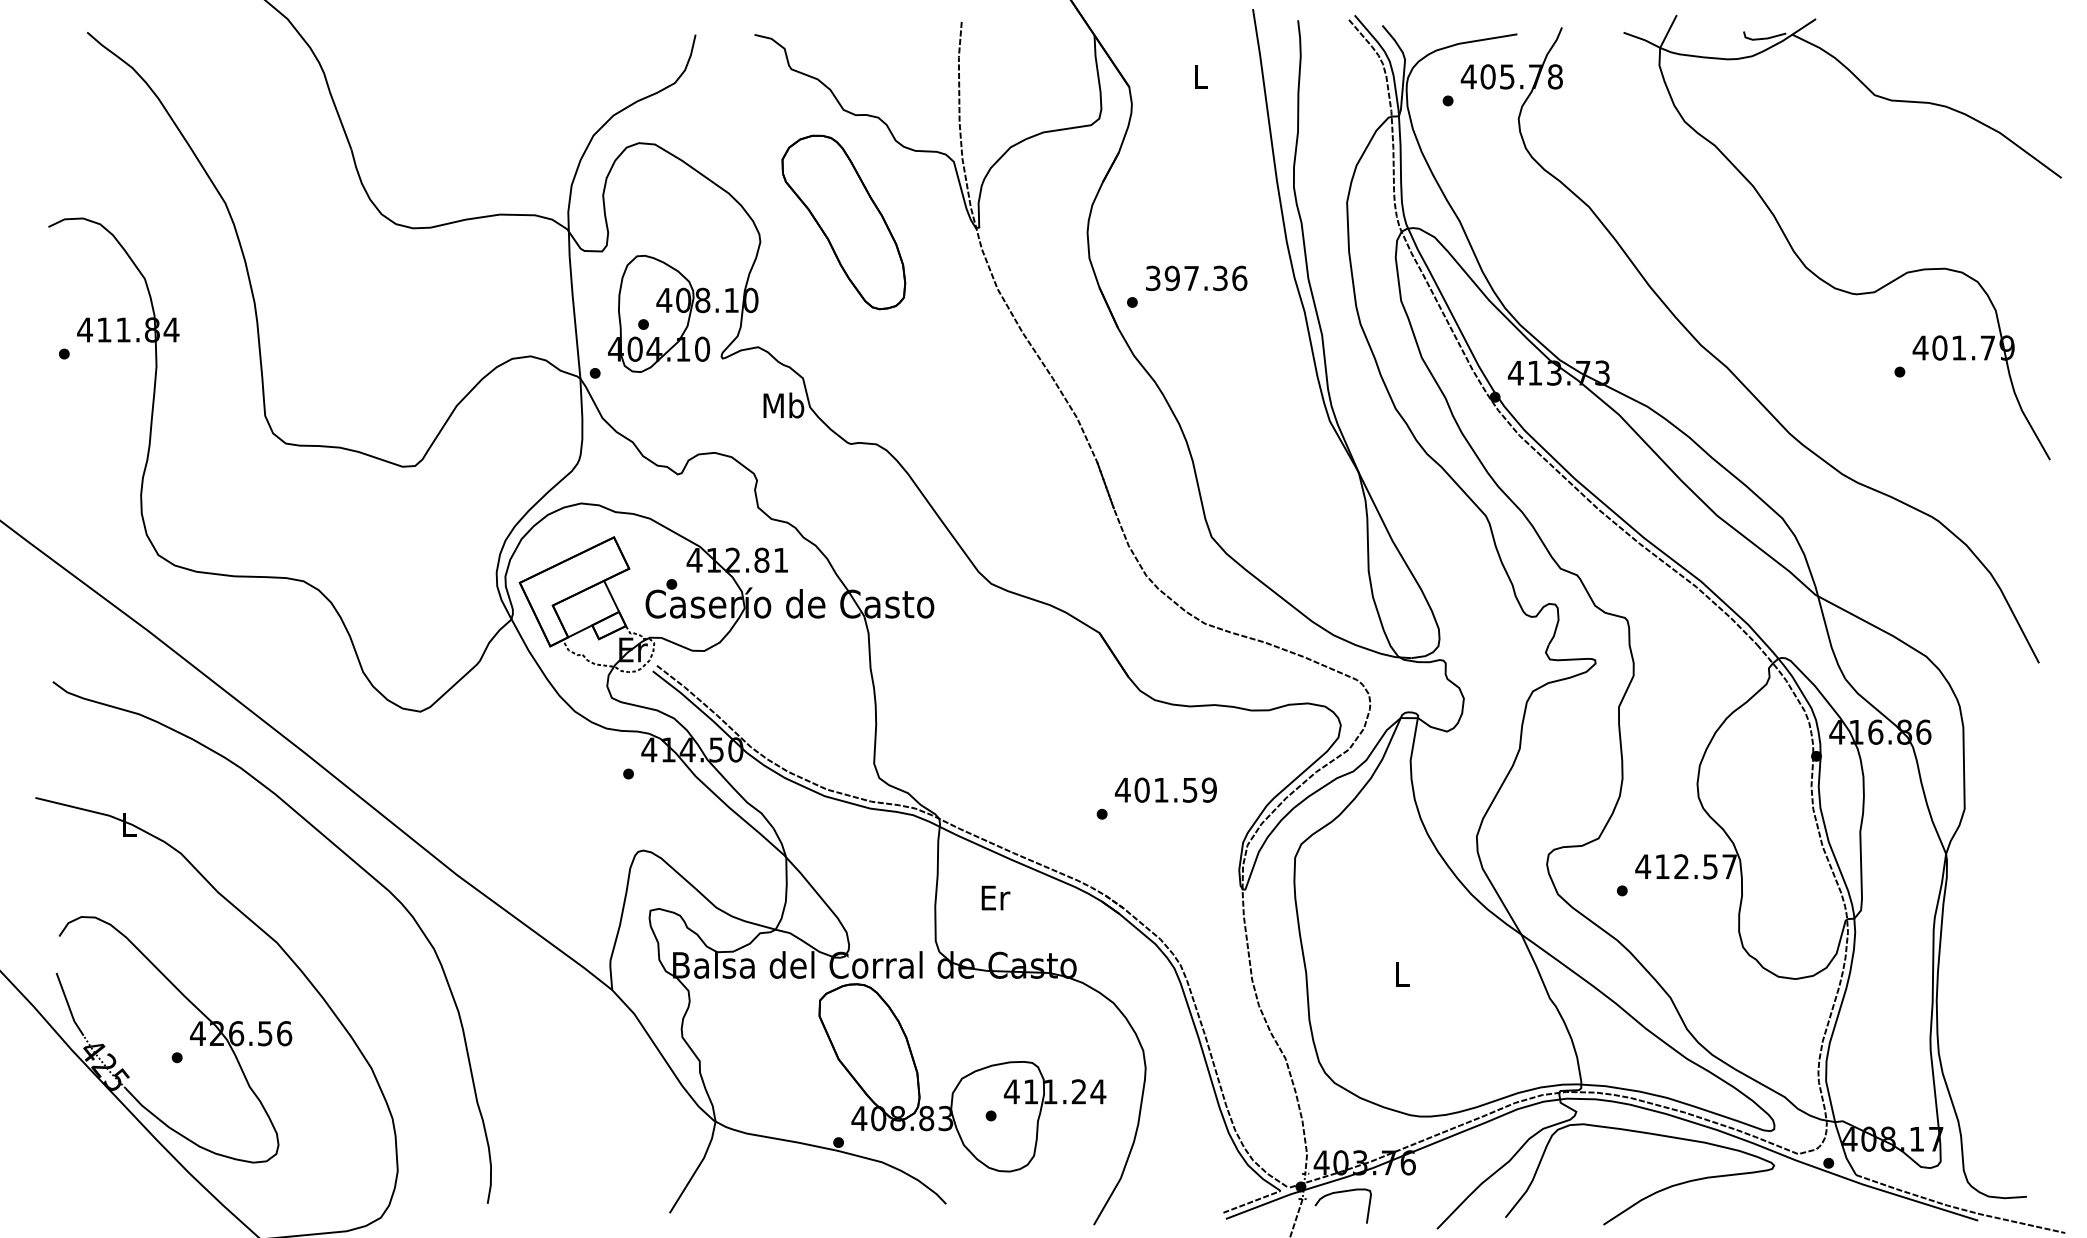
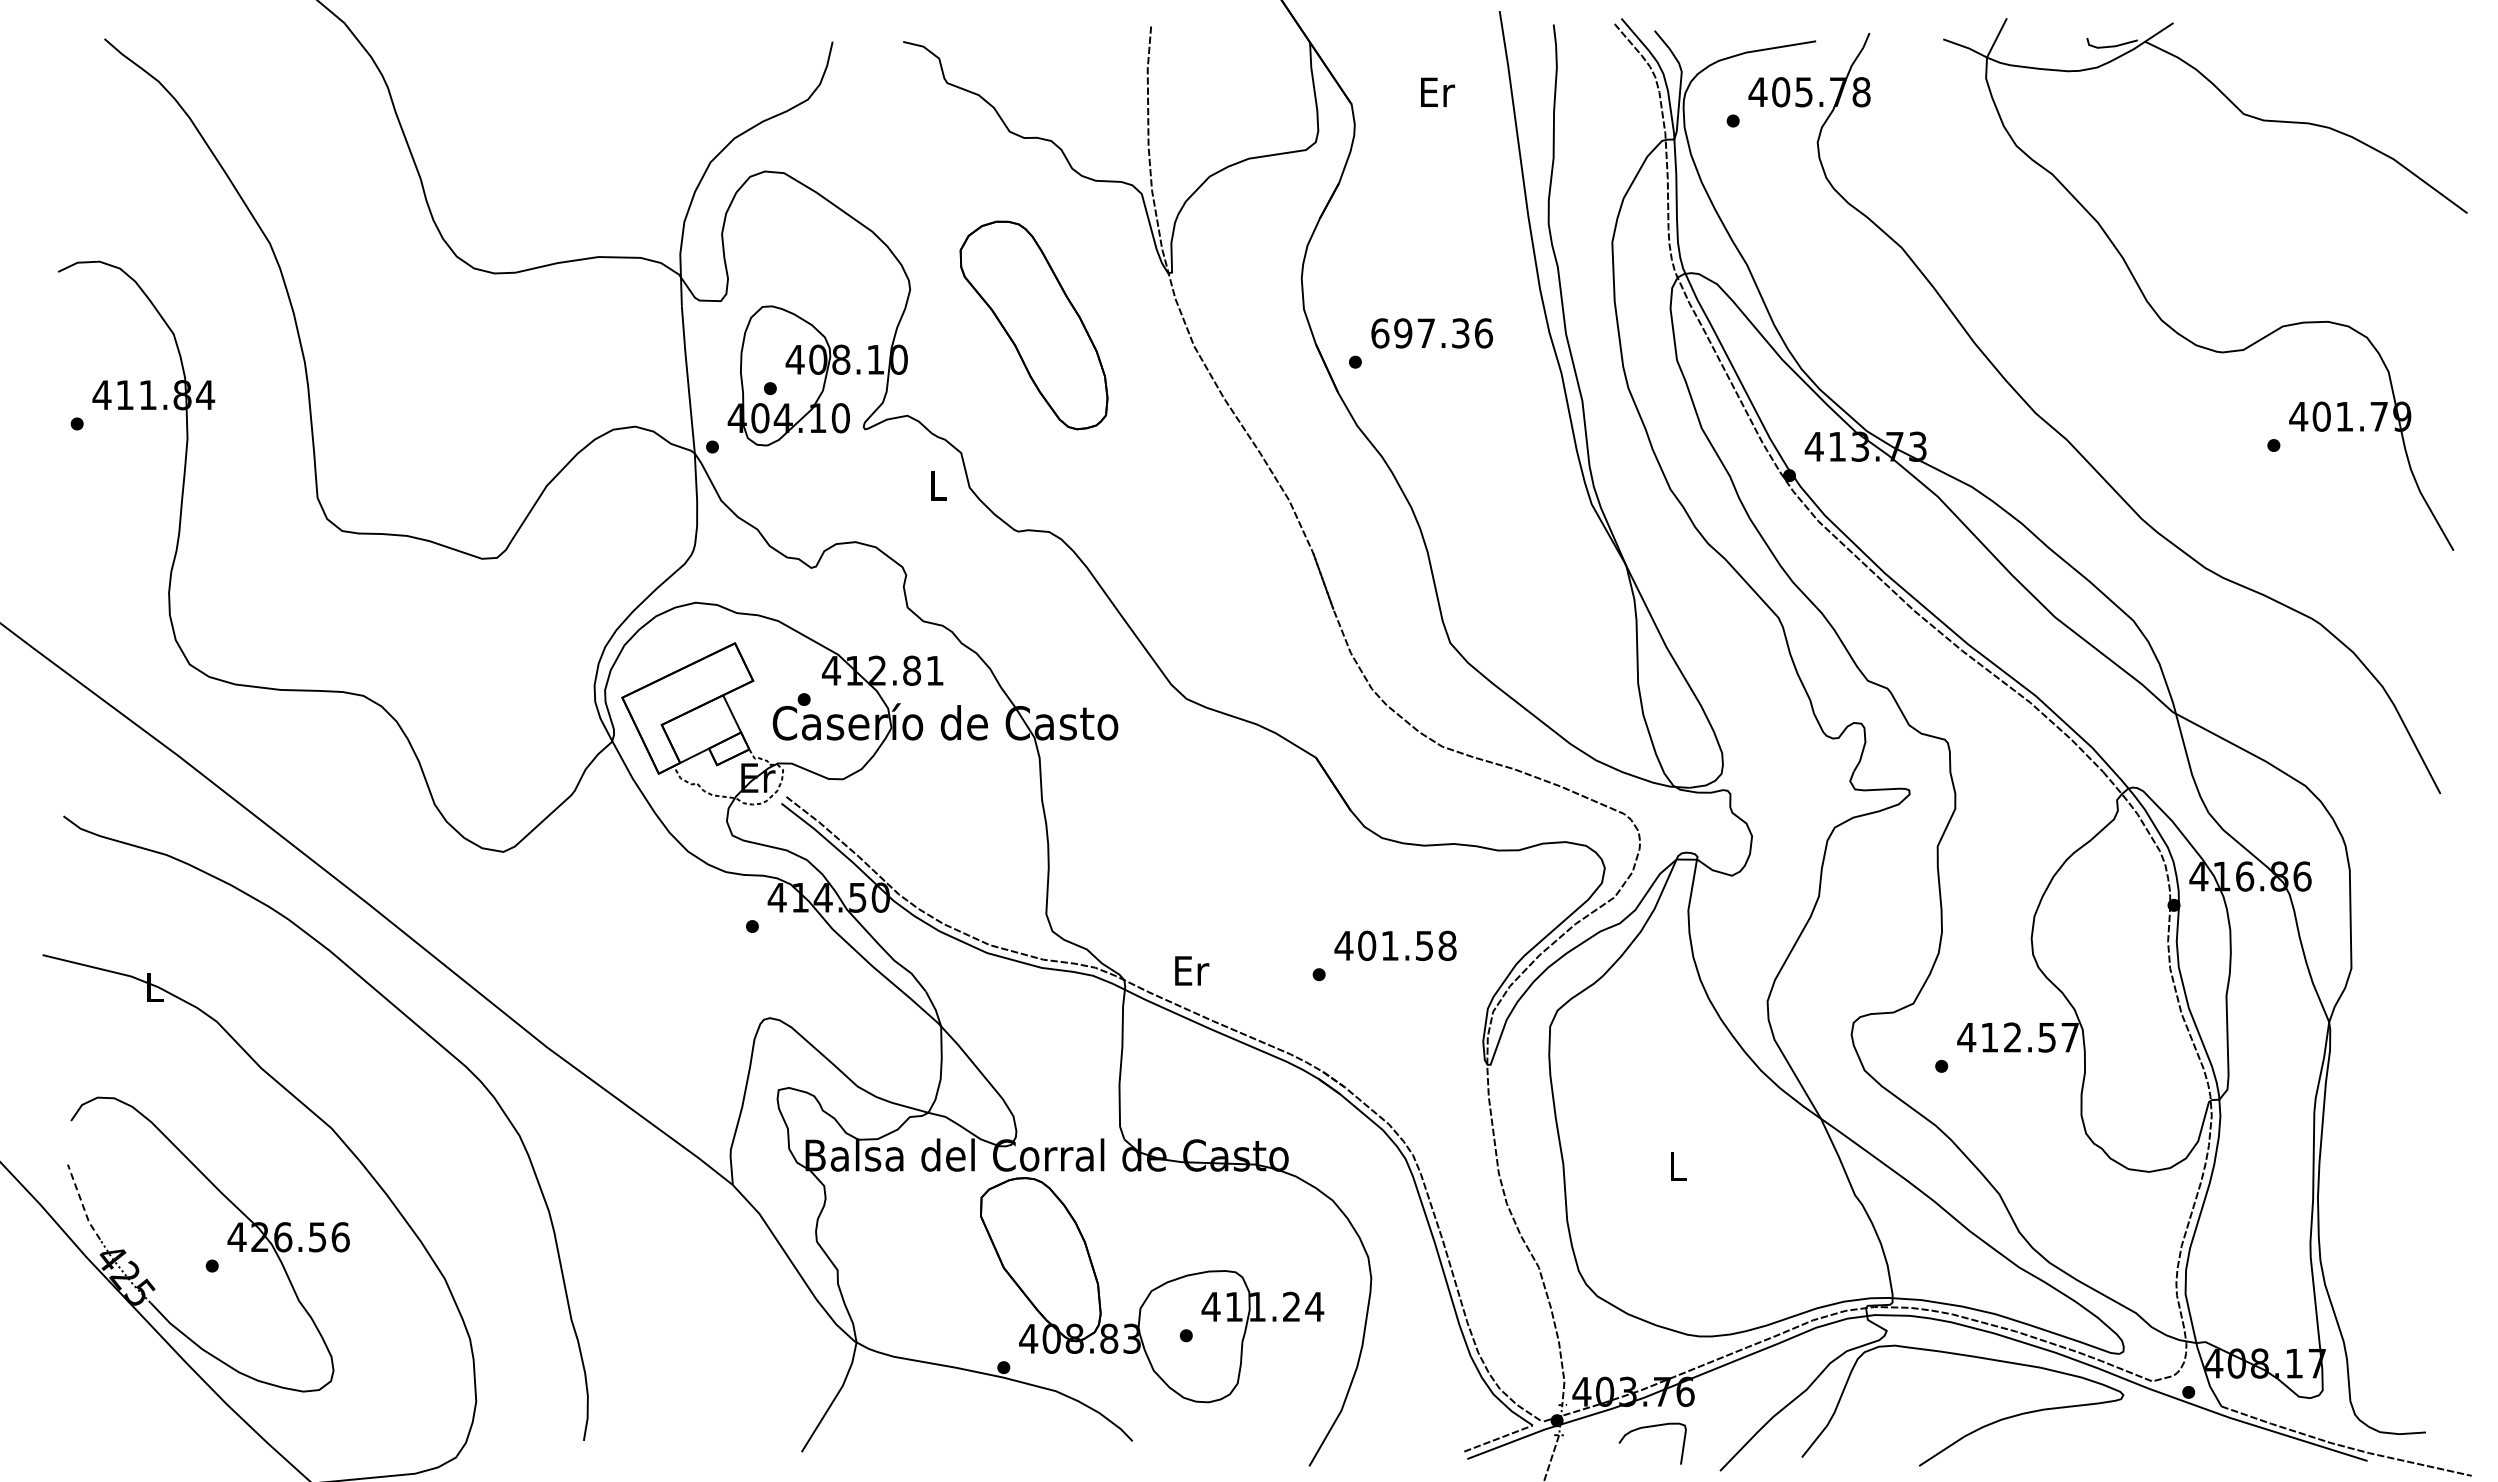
text: (1201, 76) -> (1438, 91), L -> Er
part: (843, 222) -> (1033, 325), moved
text: (1153, 278) -> (1380, 333), 397.36 -> 697.36
text: (784, 405) -> (938, 485), Mb -> L
text: (1209, 789) -> (1447, 945), 401.59 -> 401.58
text: (996, 897) -> (1192, 970), moved
line: (68, 1005) -> (82, 1203), solid -> dashed
curve: (1343, 1192) -> (1652, 1427), moved

